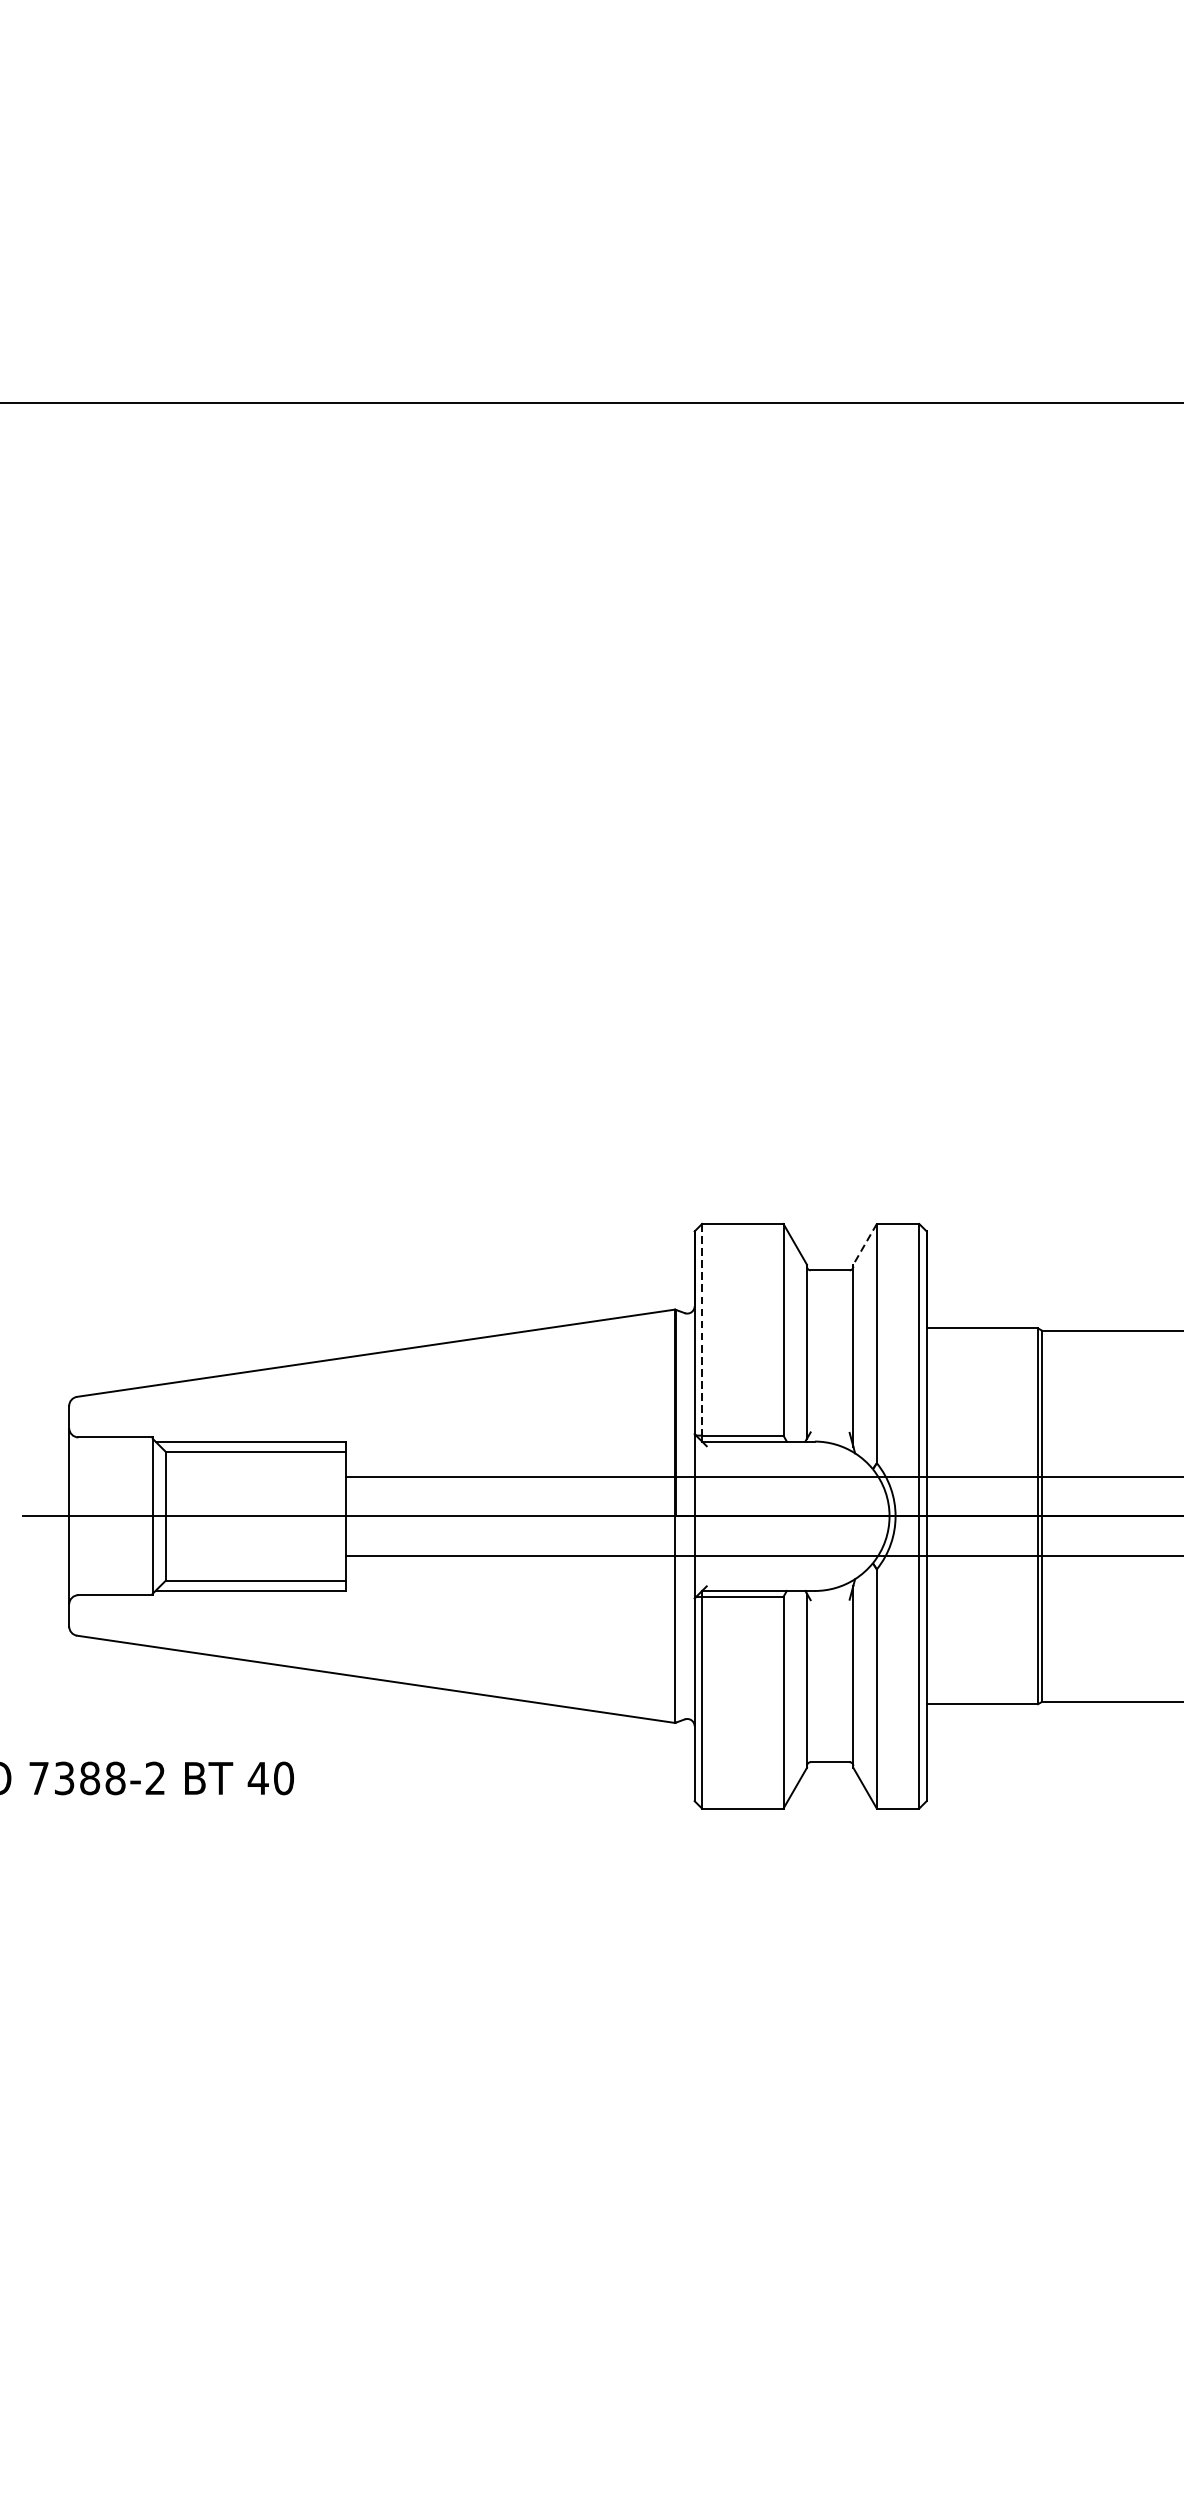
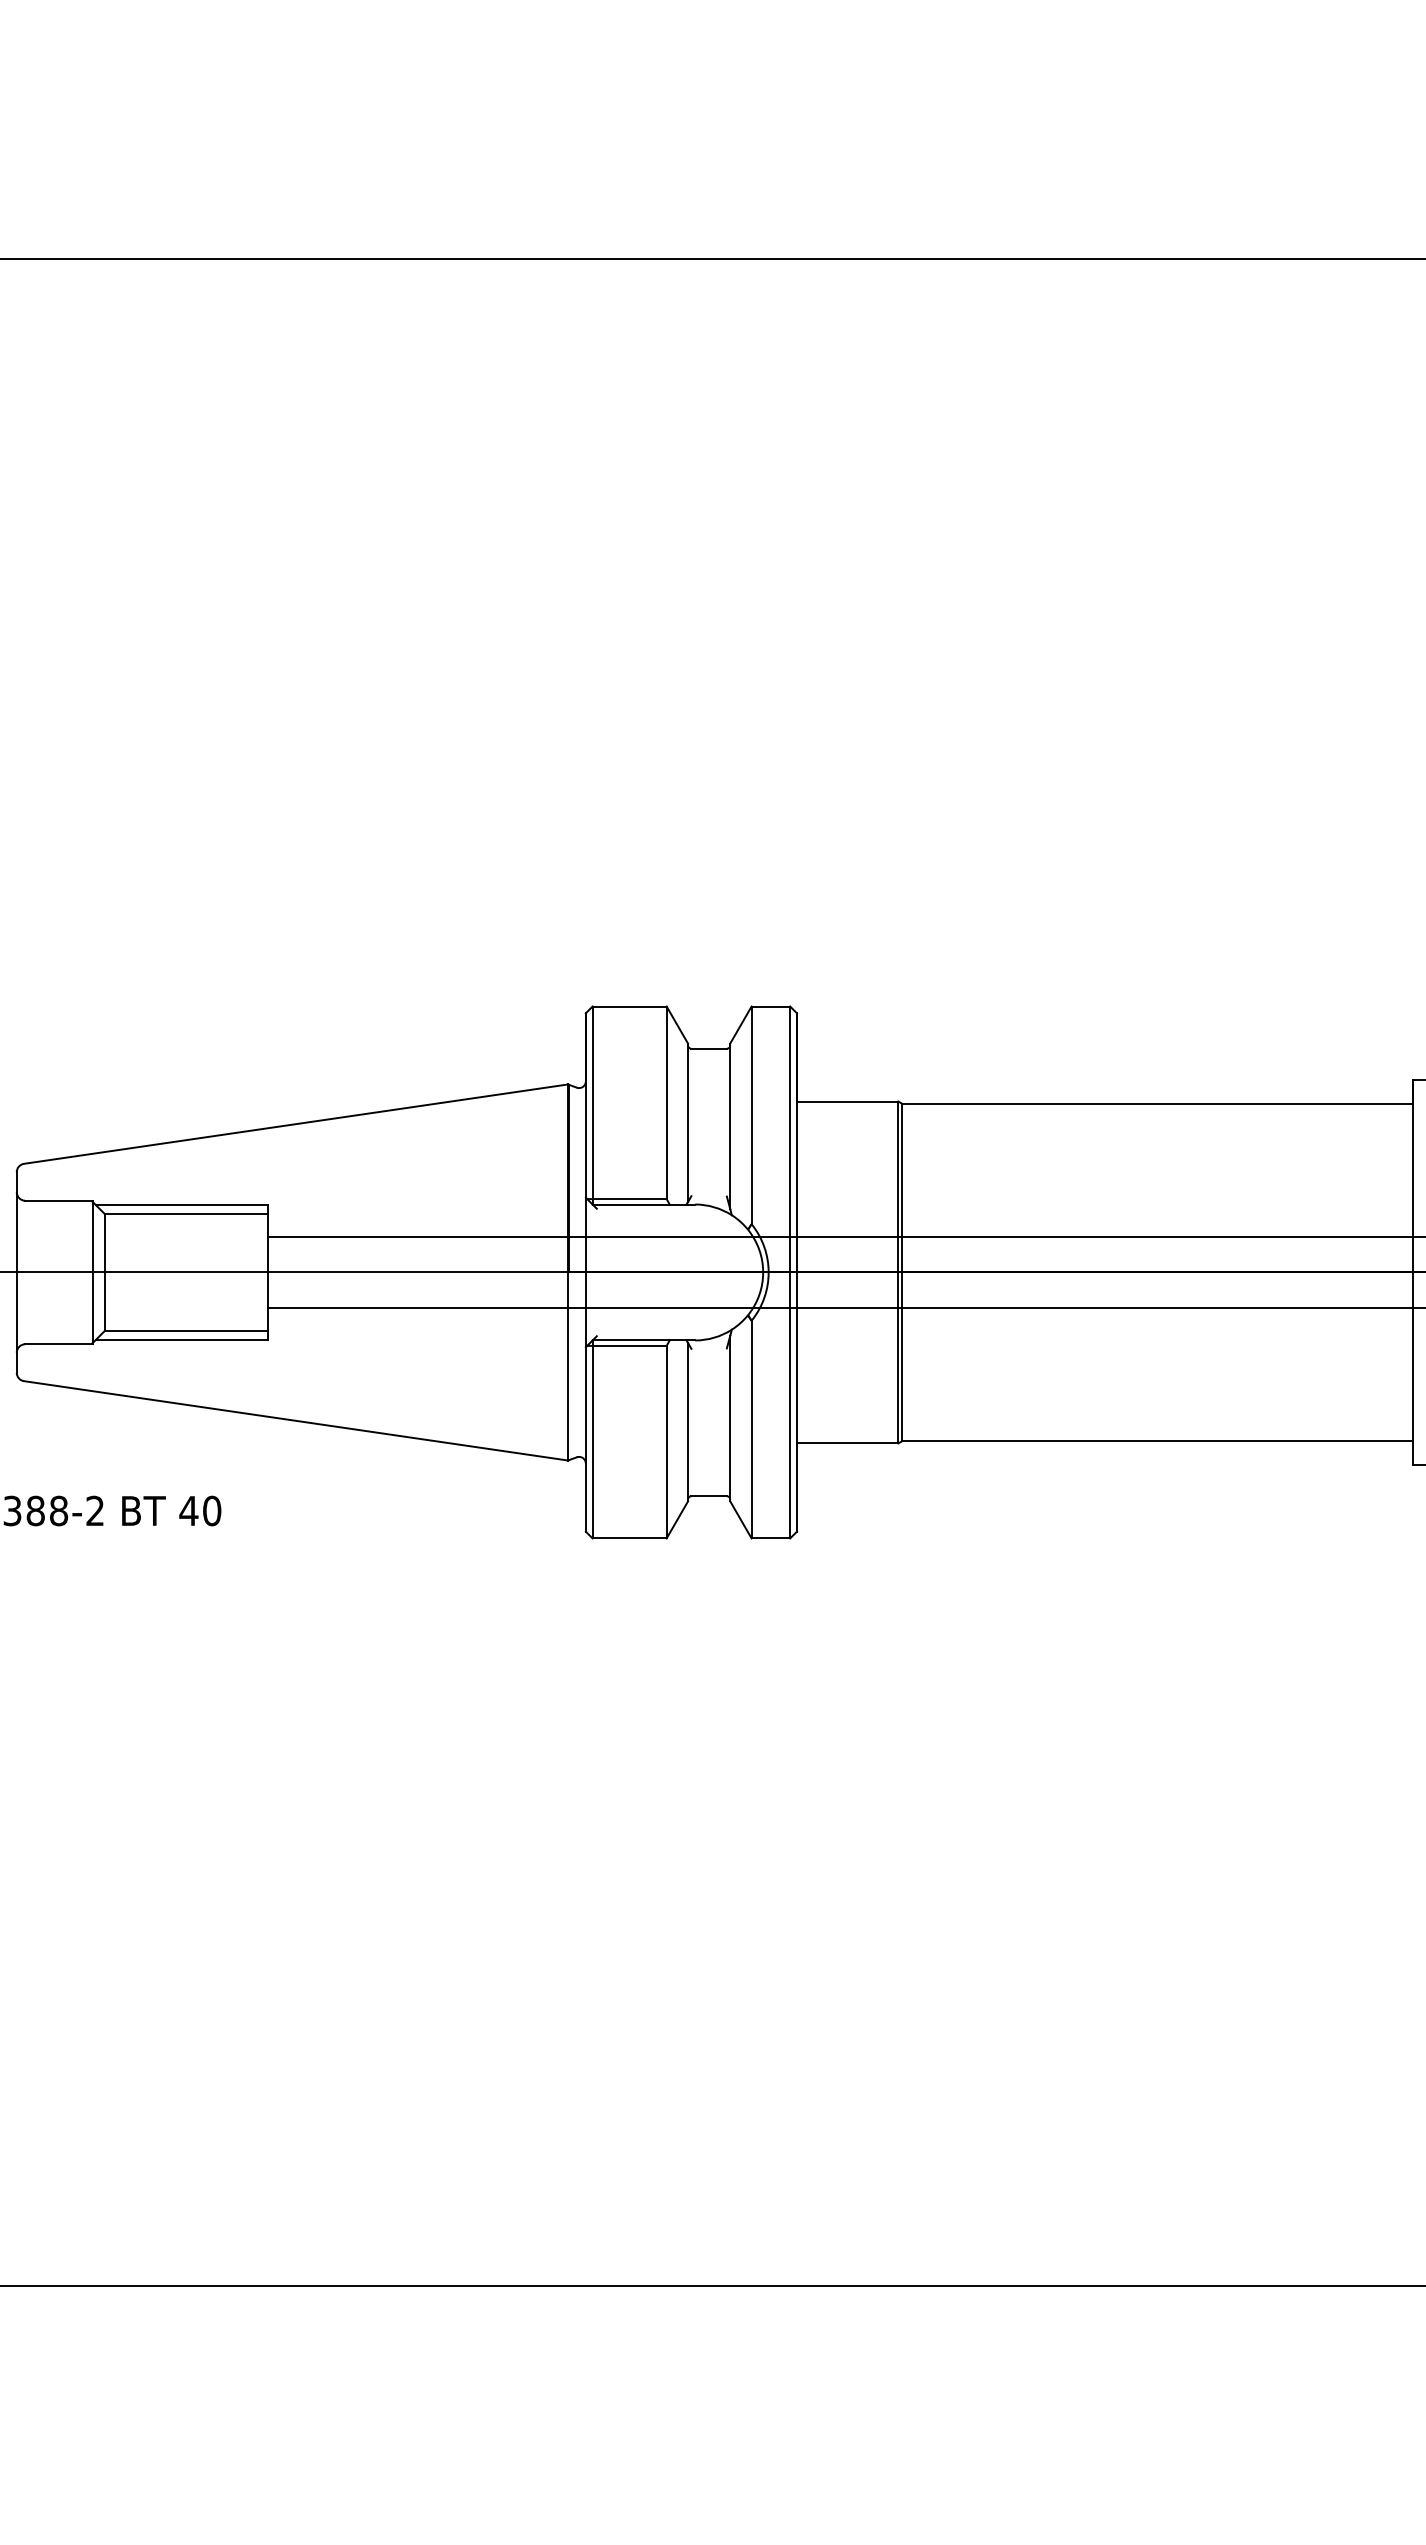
line: (864, 1244) -> (740, 1025), dashed -> solid
line: (701, 1330) -> (592, 1103), dashed -> solid

